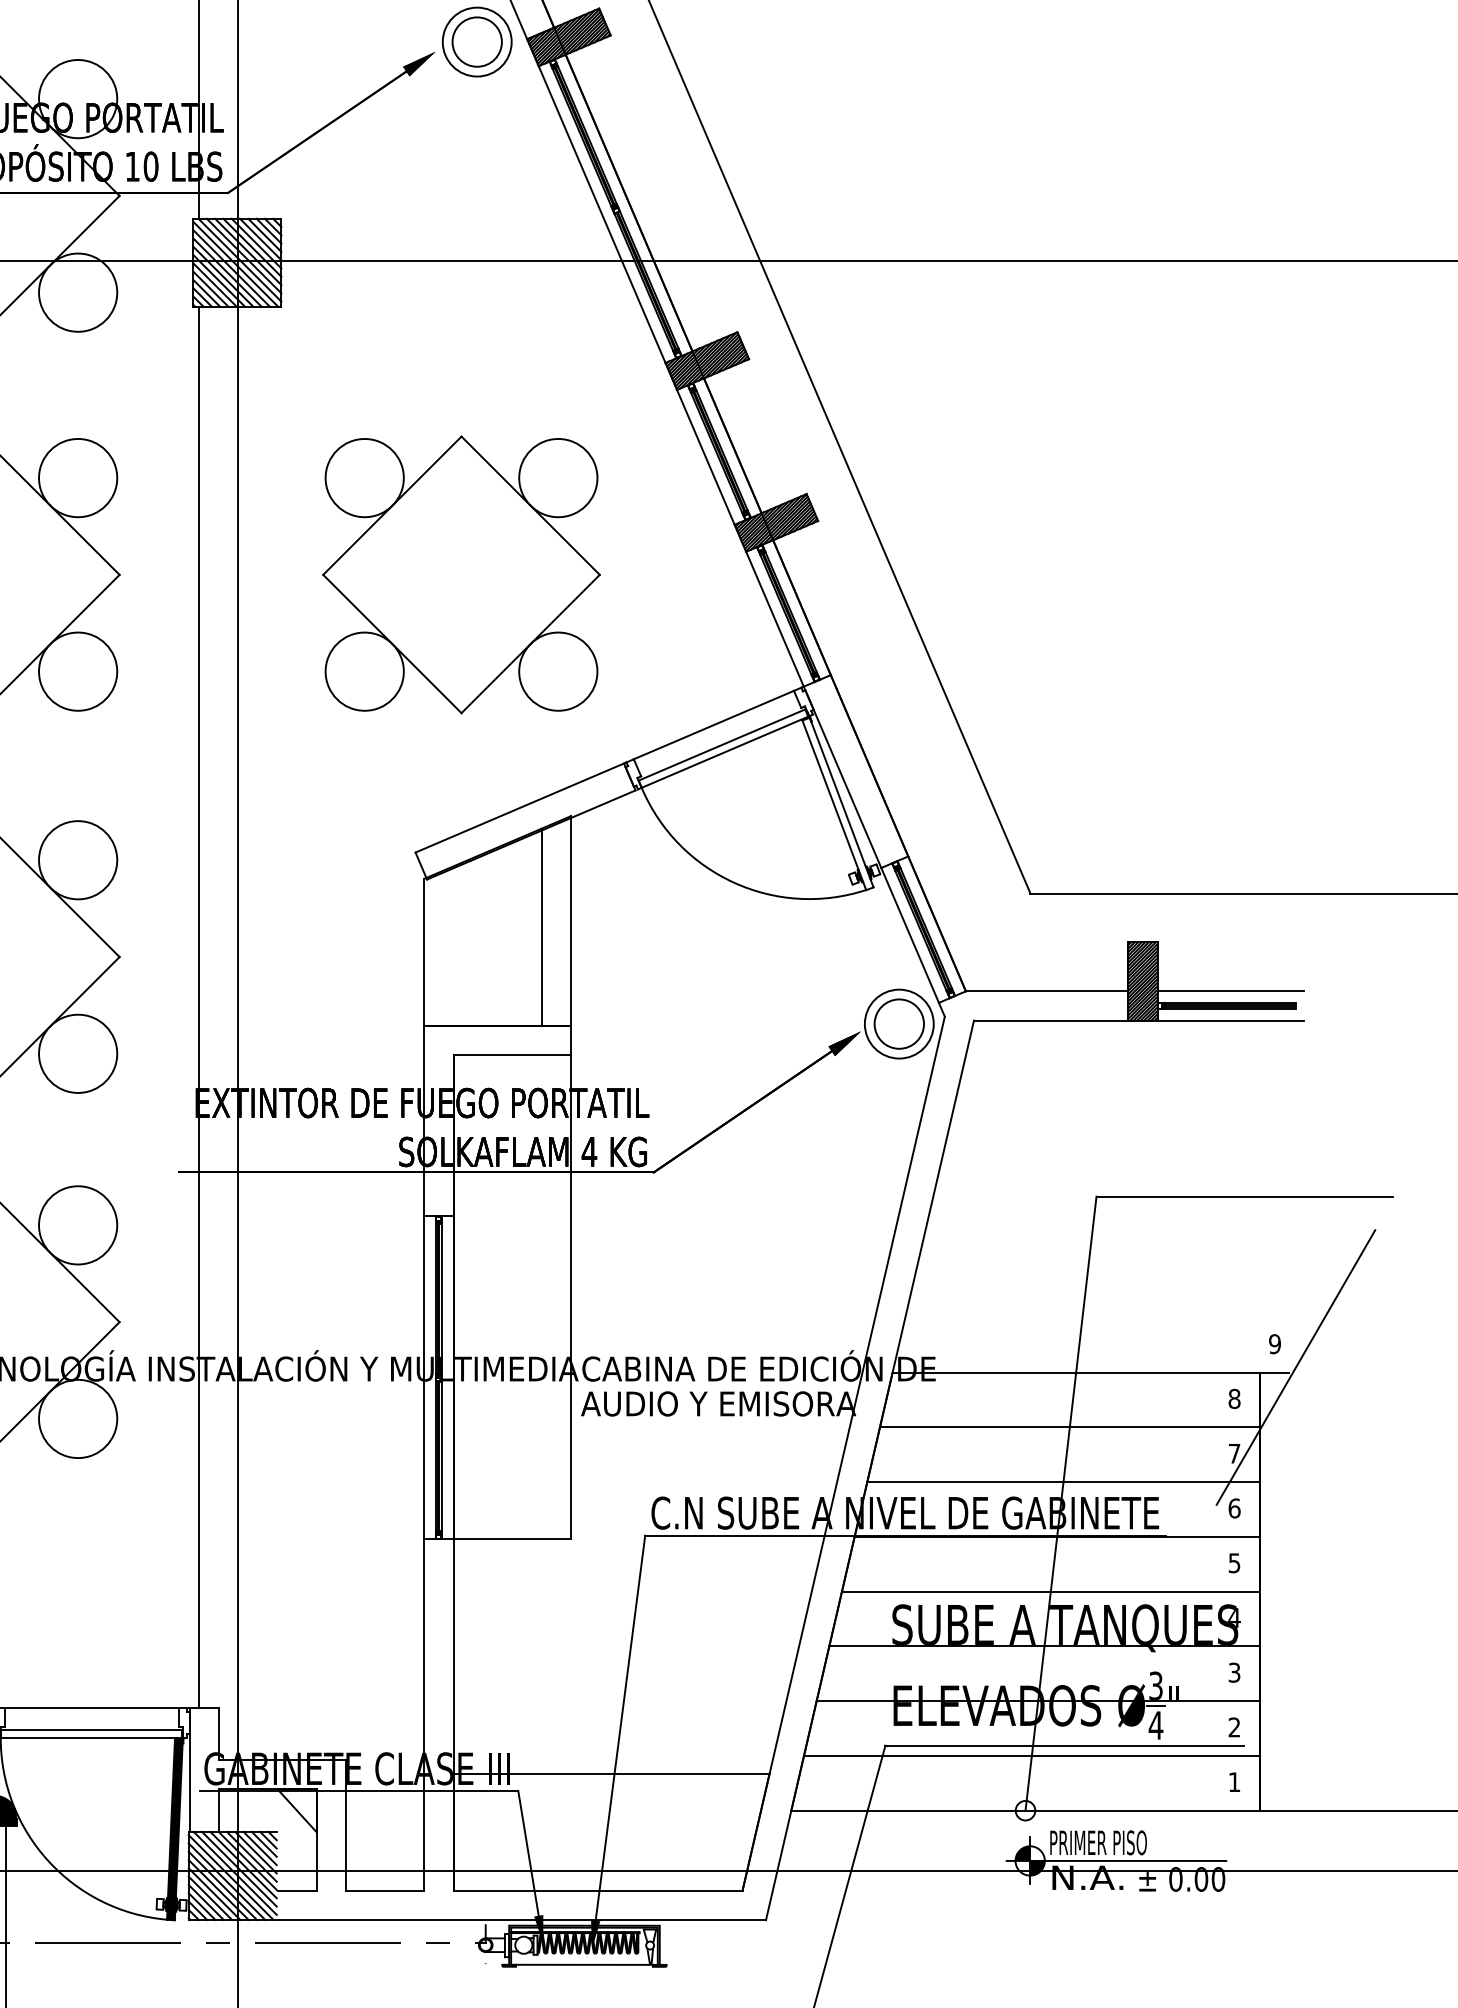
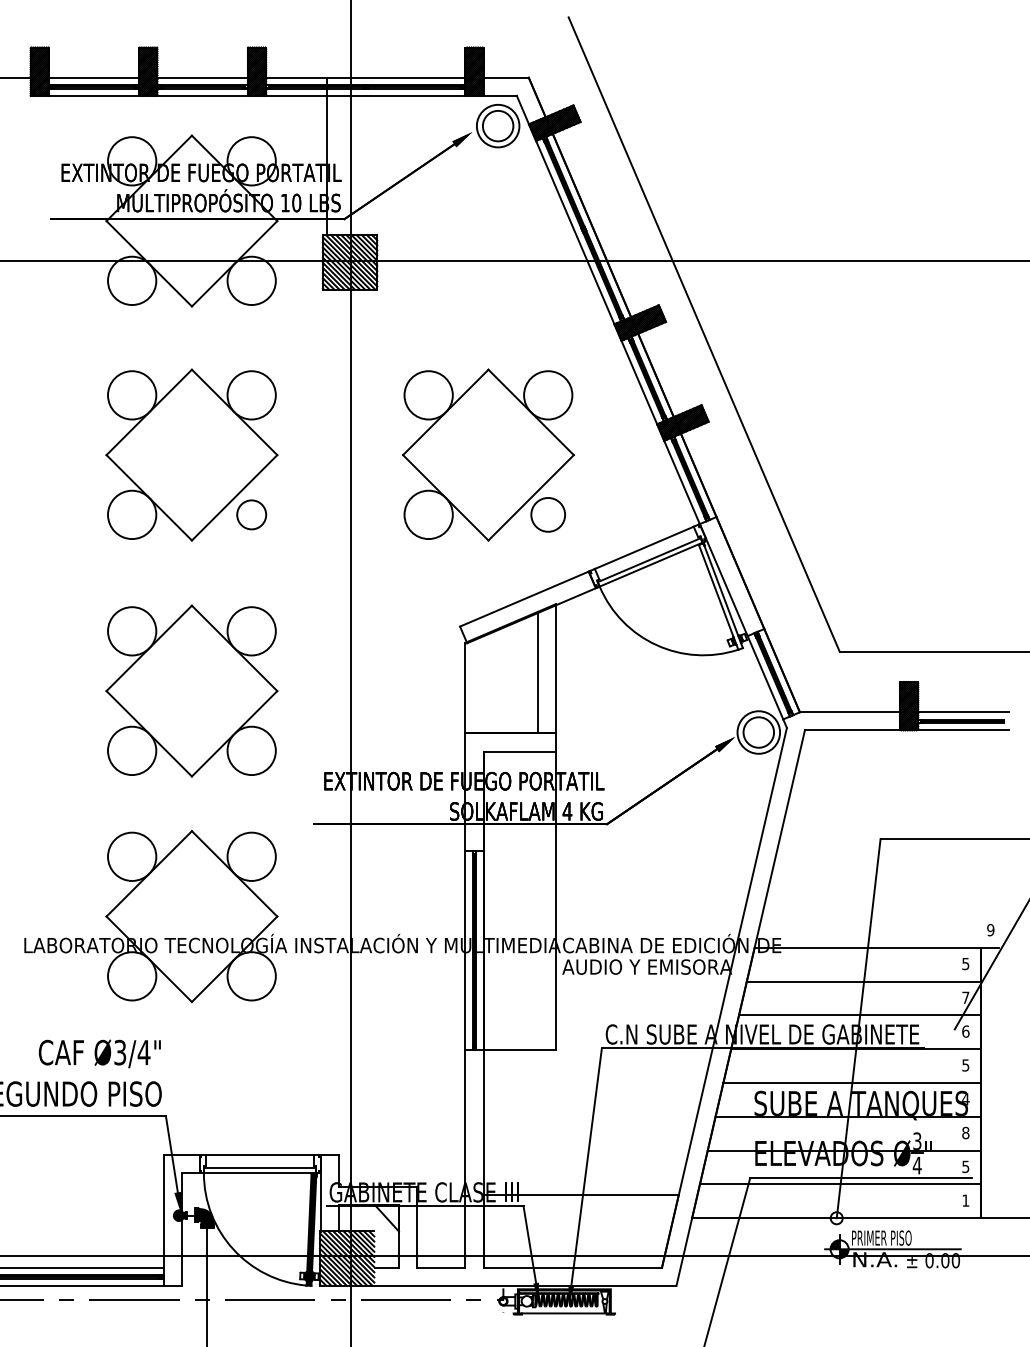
circle: (77, 671) -> (251, 514), size x0.6
circle: (558, 671) -> (548, 514), size x0.7
line: (199, 1006) -> (326, 721), removed
text: (1234, 1398) -> (965, 963), 8 -> 5
text: (1234, 1671) -> (965, 1132), 3 -> 8
text: (1234, 1726) -> (965, 1166), 2 -> 5

